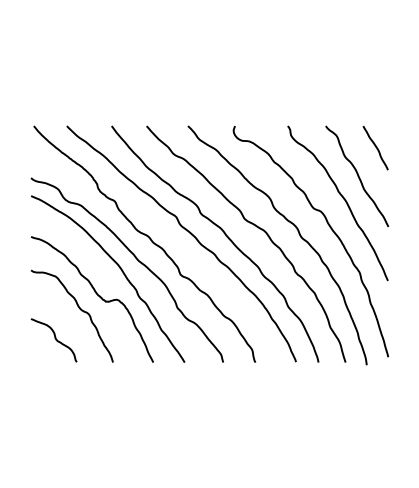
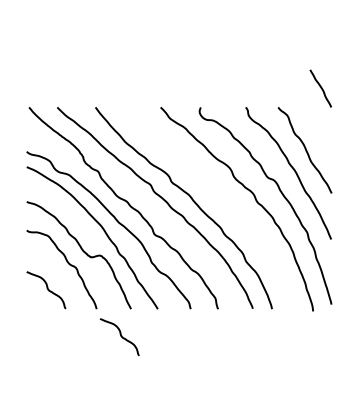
curve: (375, 147) -> (320, 88), moved
curve: (256, 227) -> (219, 193), removed
curve: (141, 395) -> (120, 337), added

